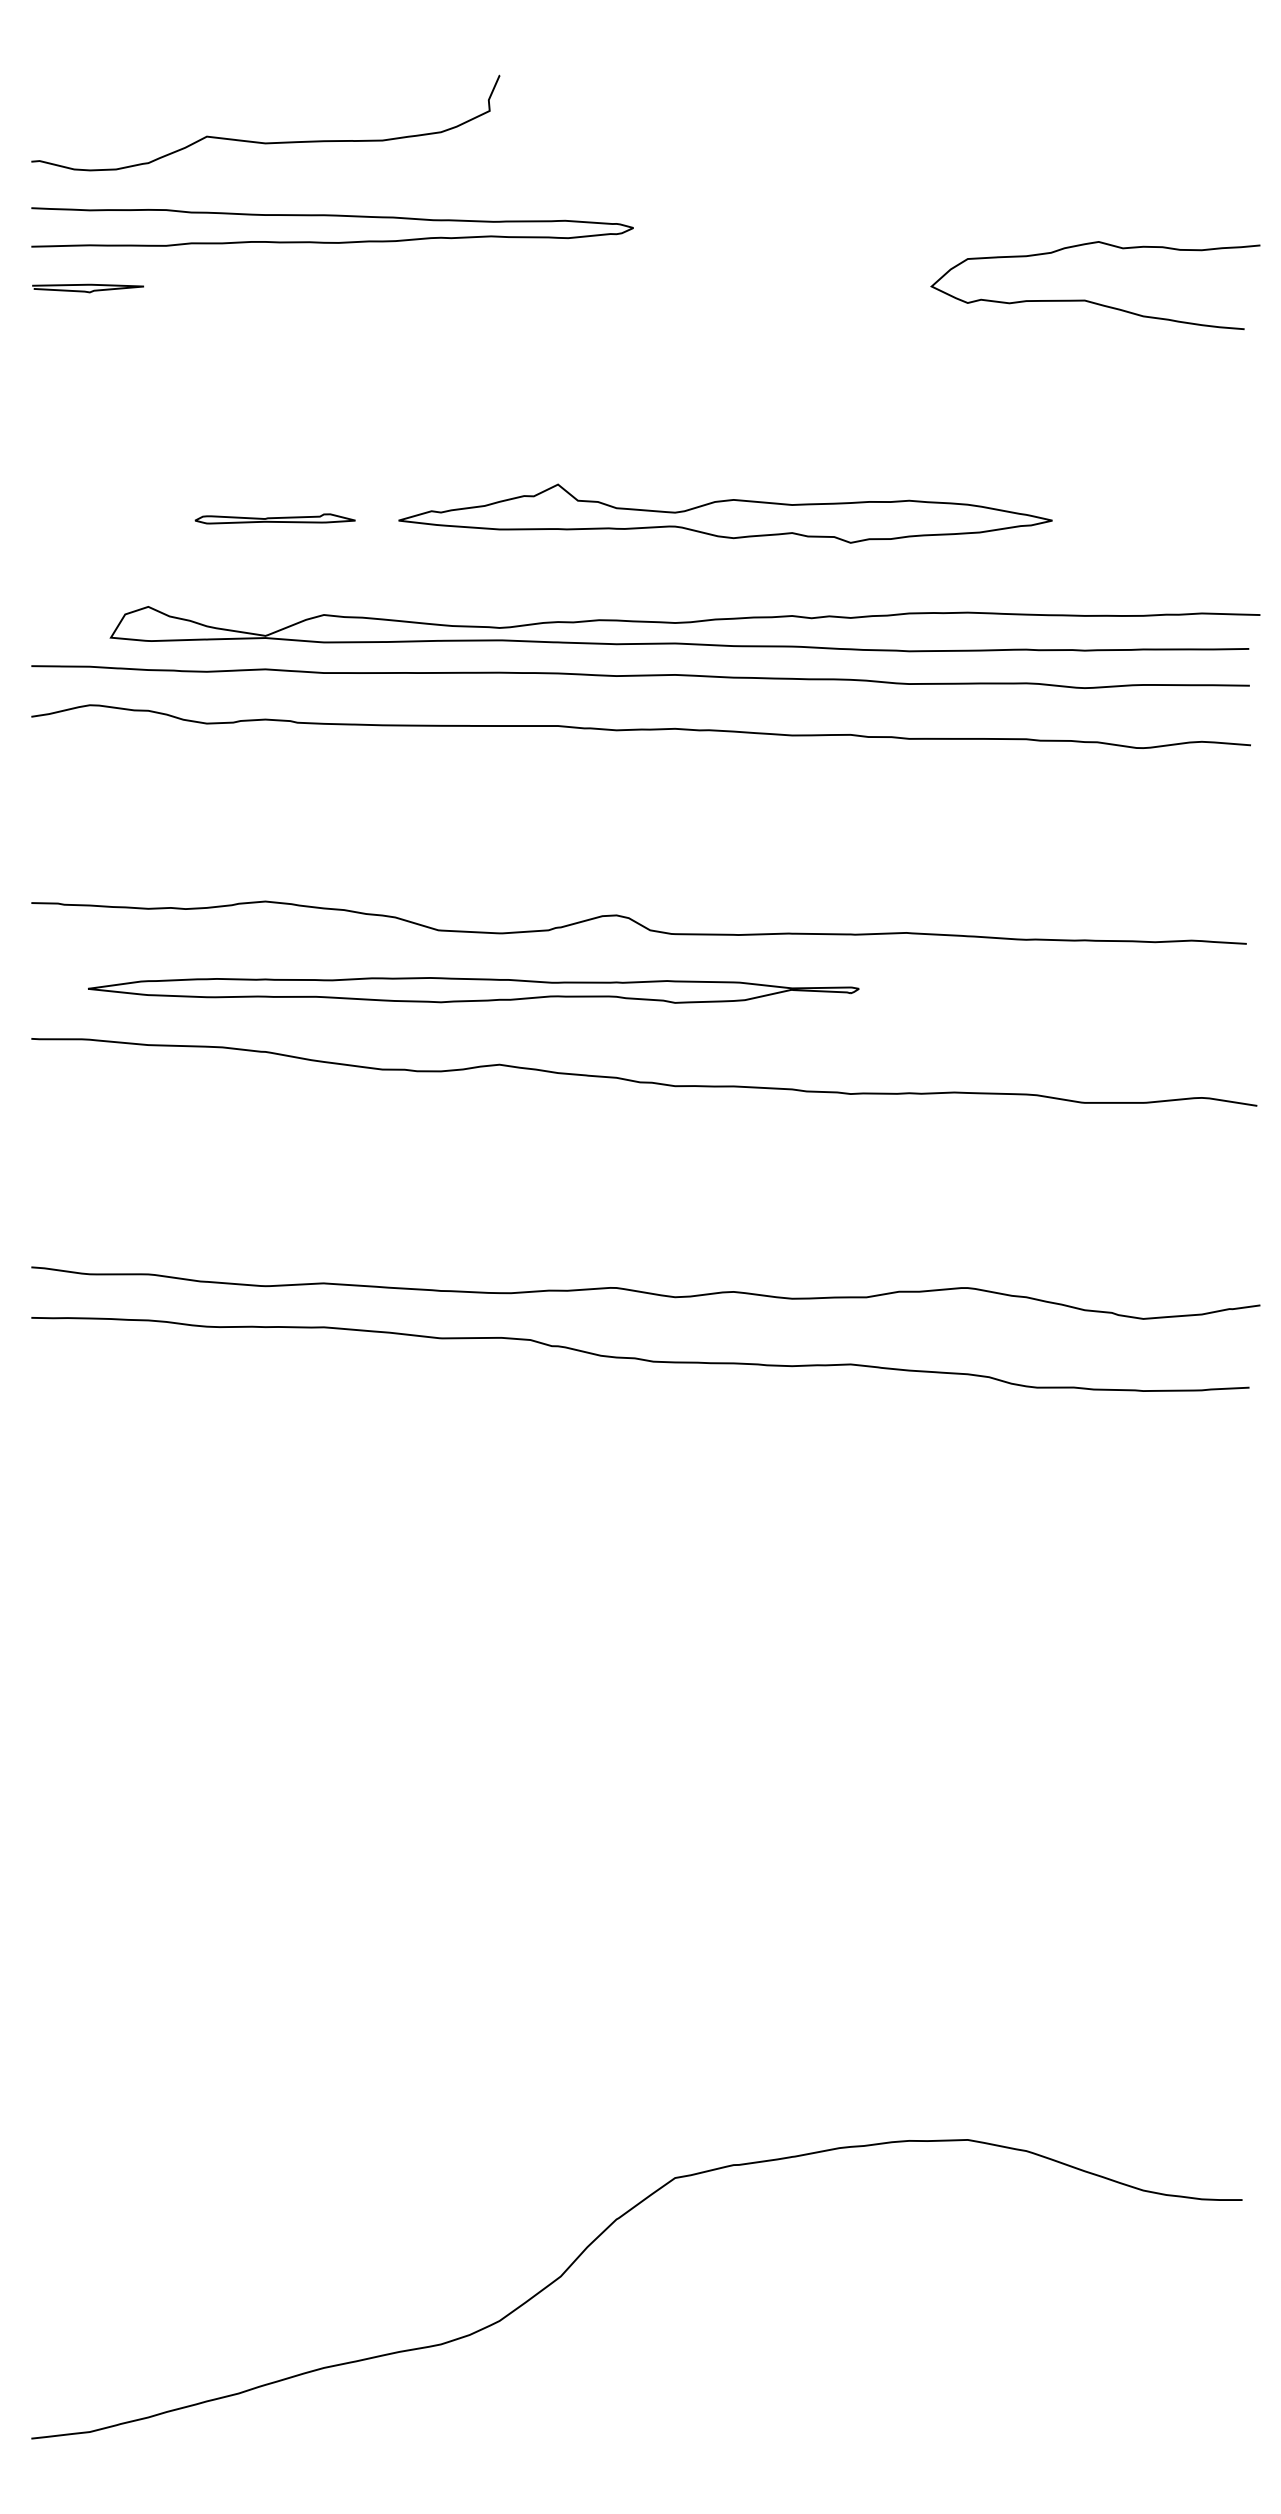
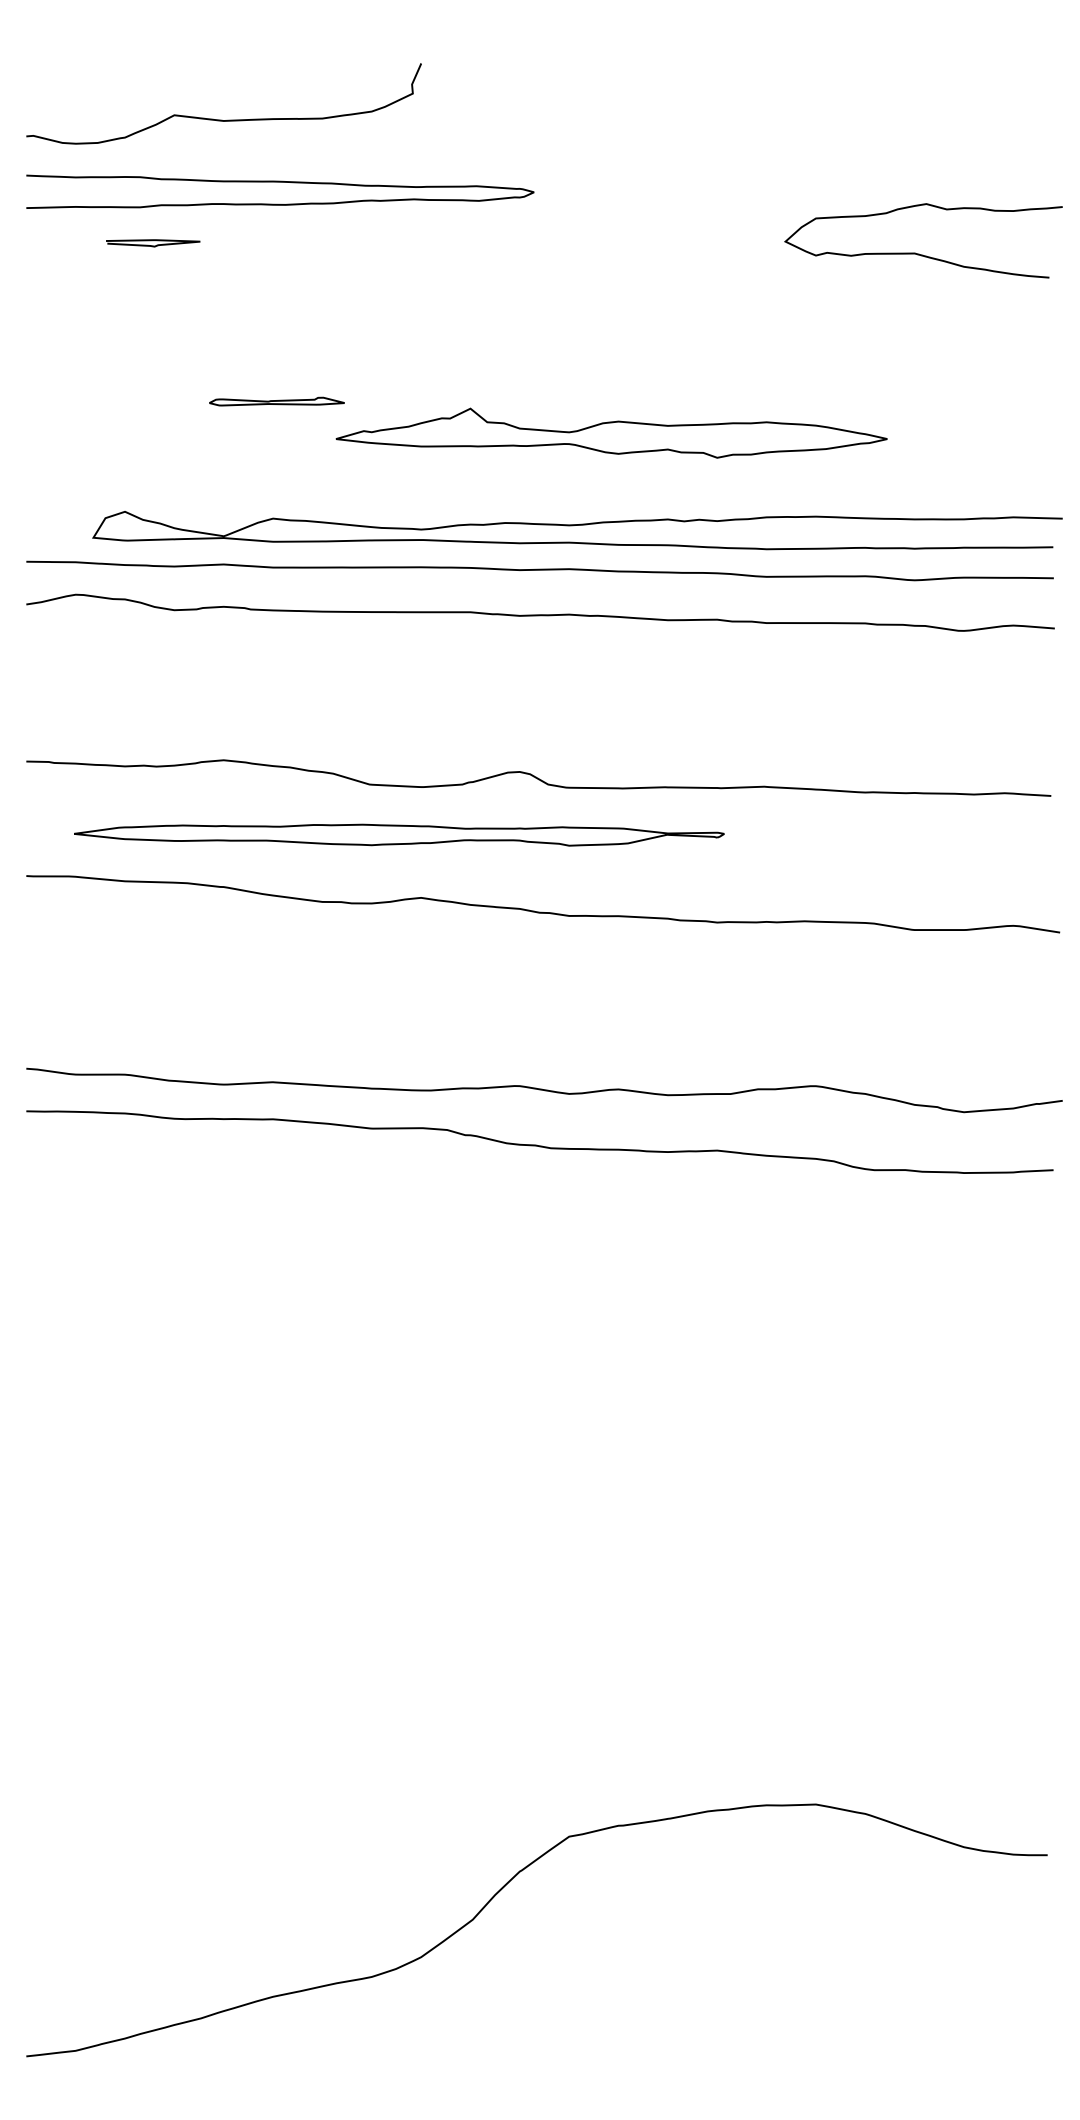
curve: (88, 286) -> (153, 241), moved
part: (274, 518) -> (276, 401), moved

